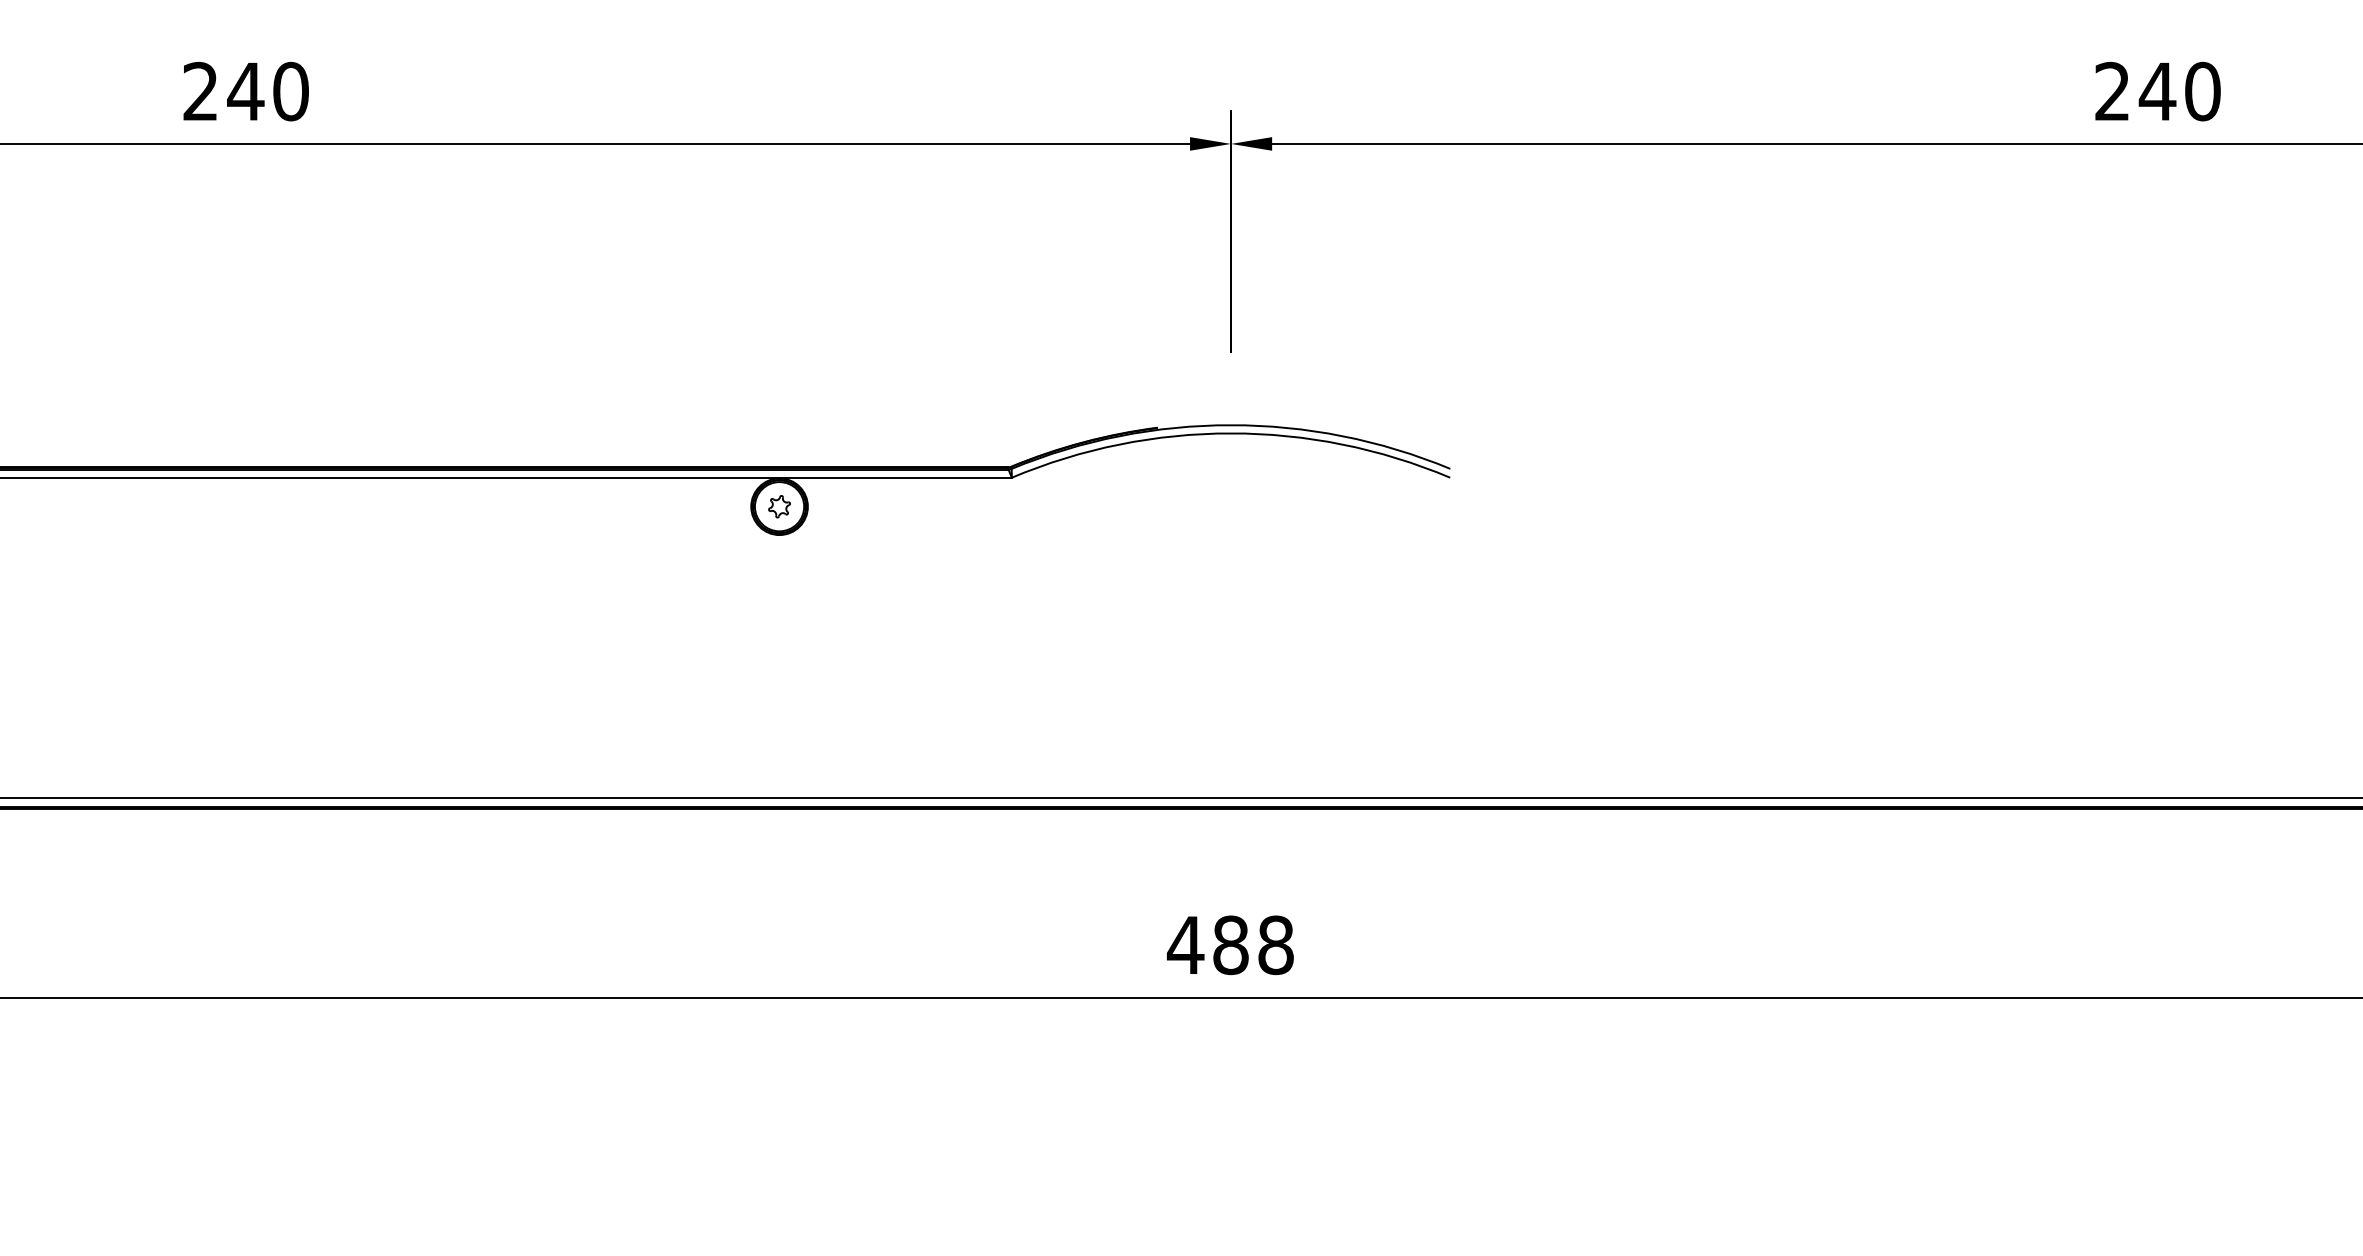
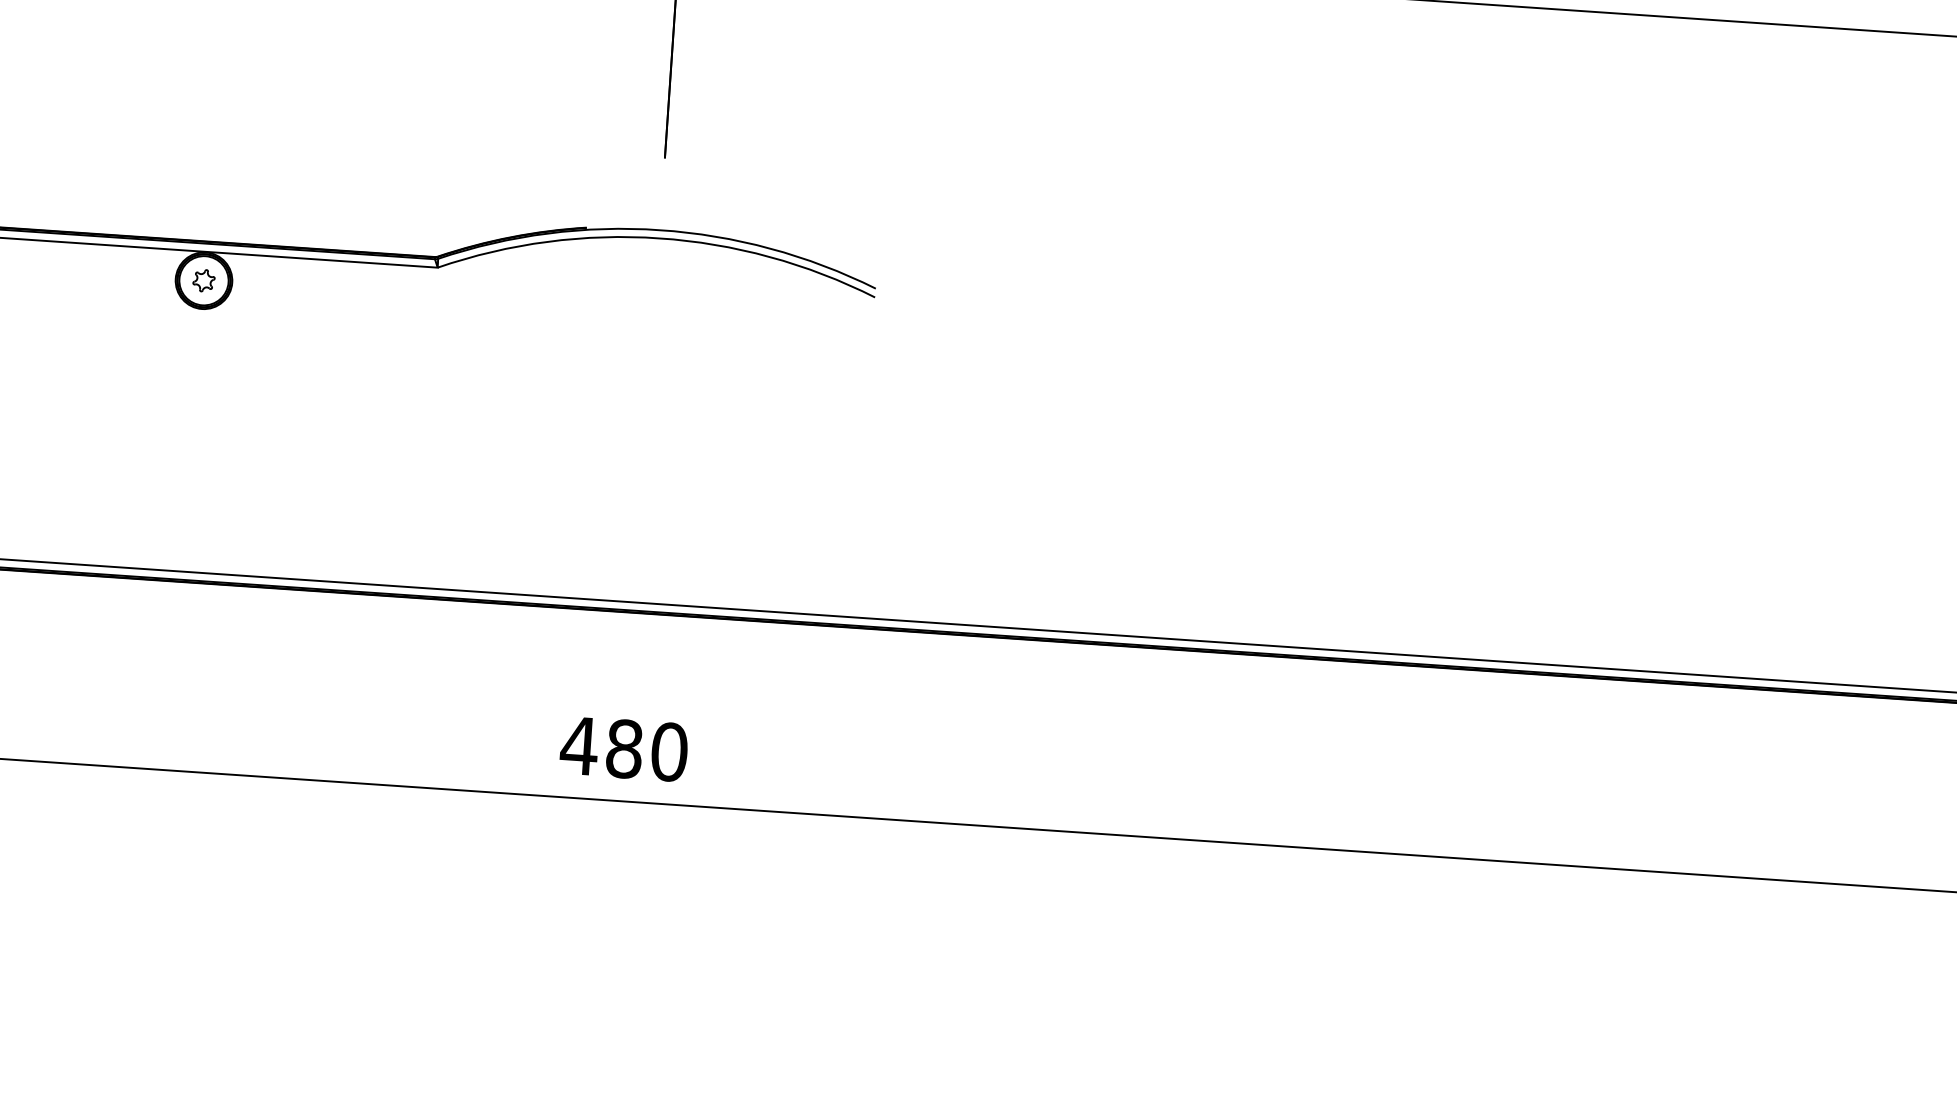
text: (1275, 944) -> (669, 751), 488 -> 480

